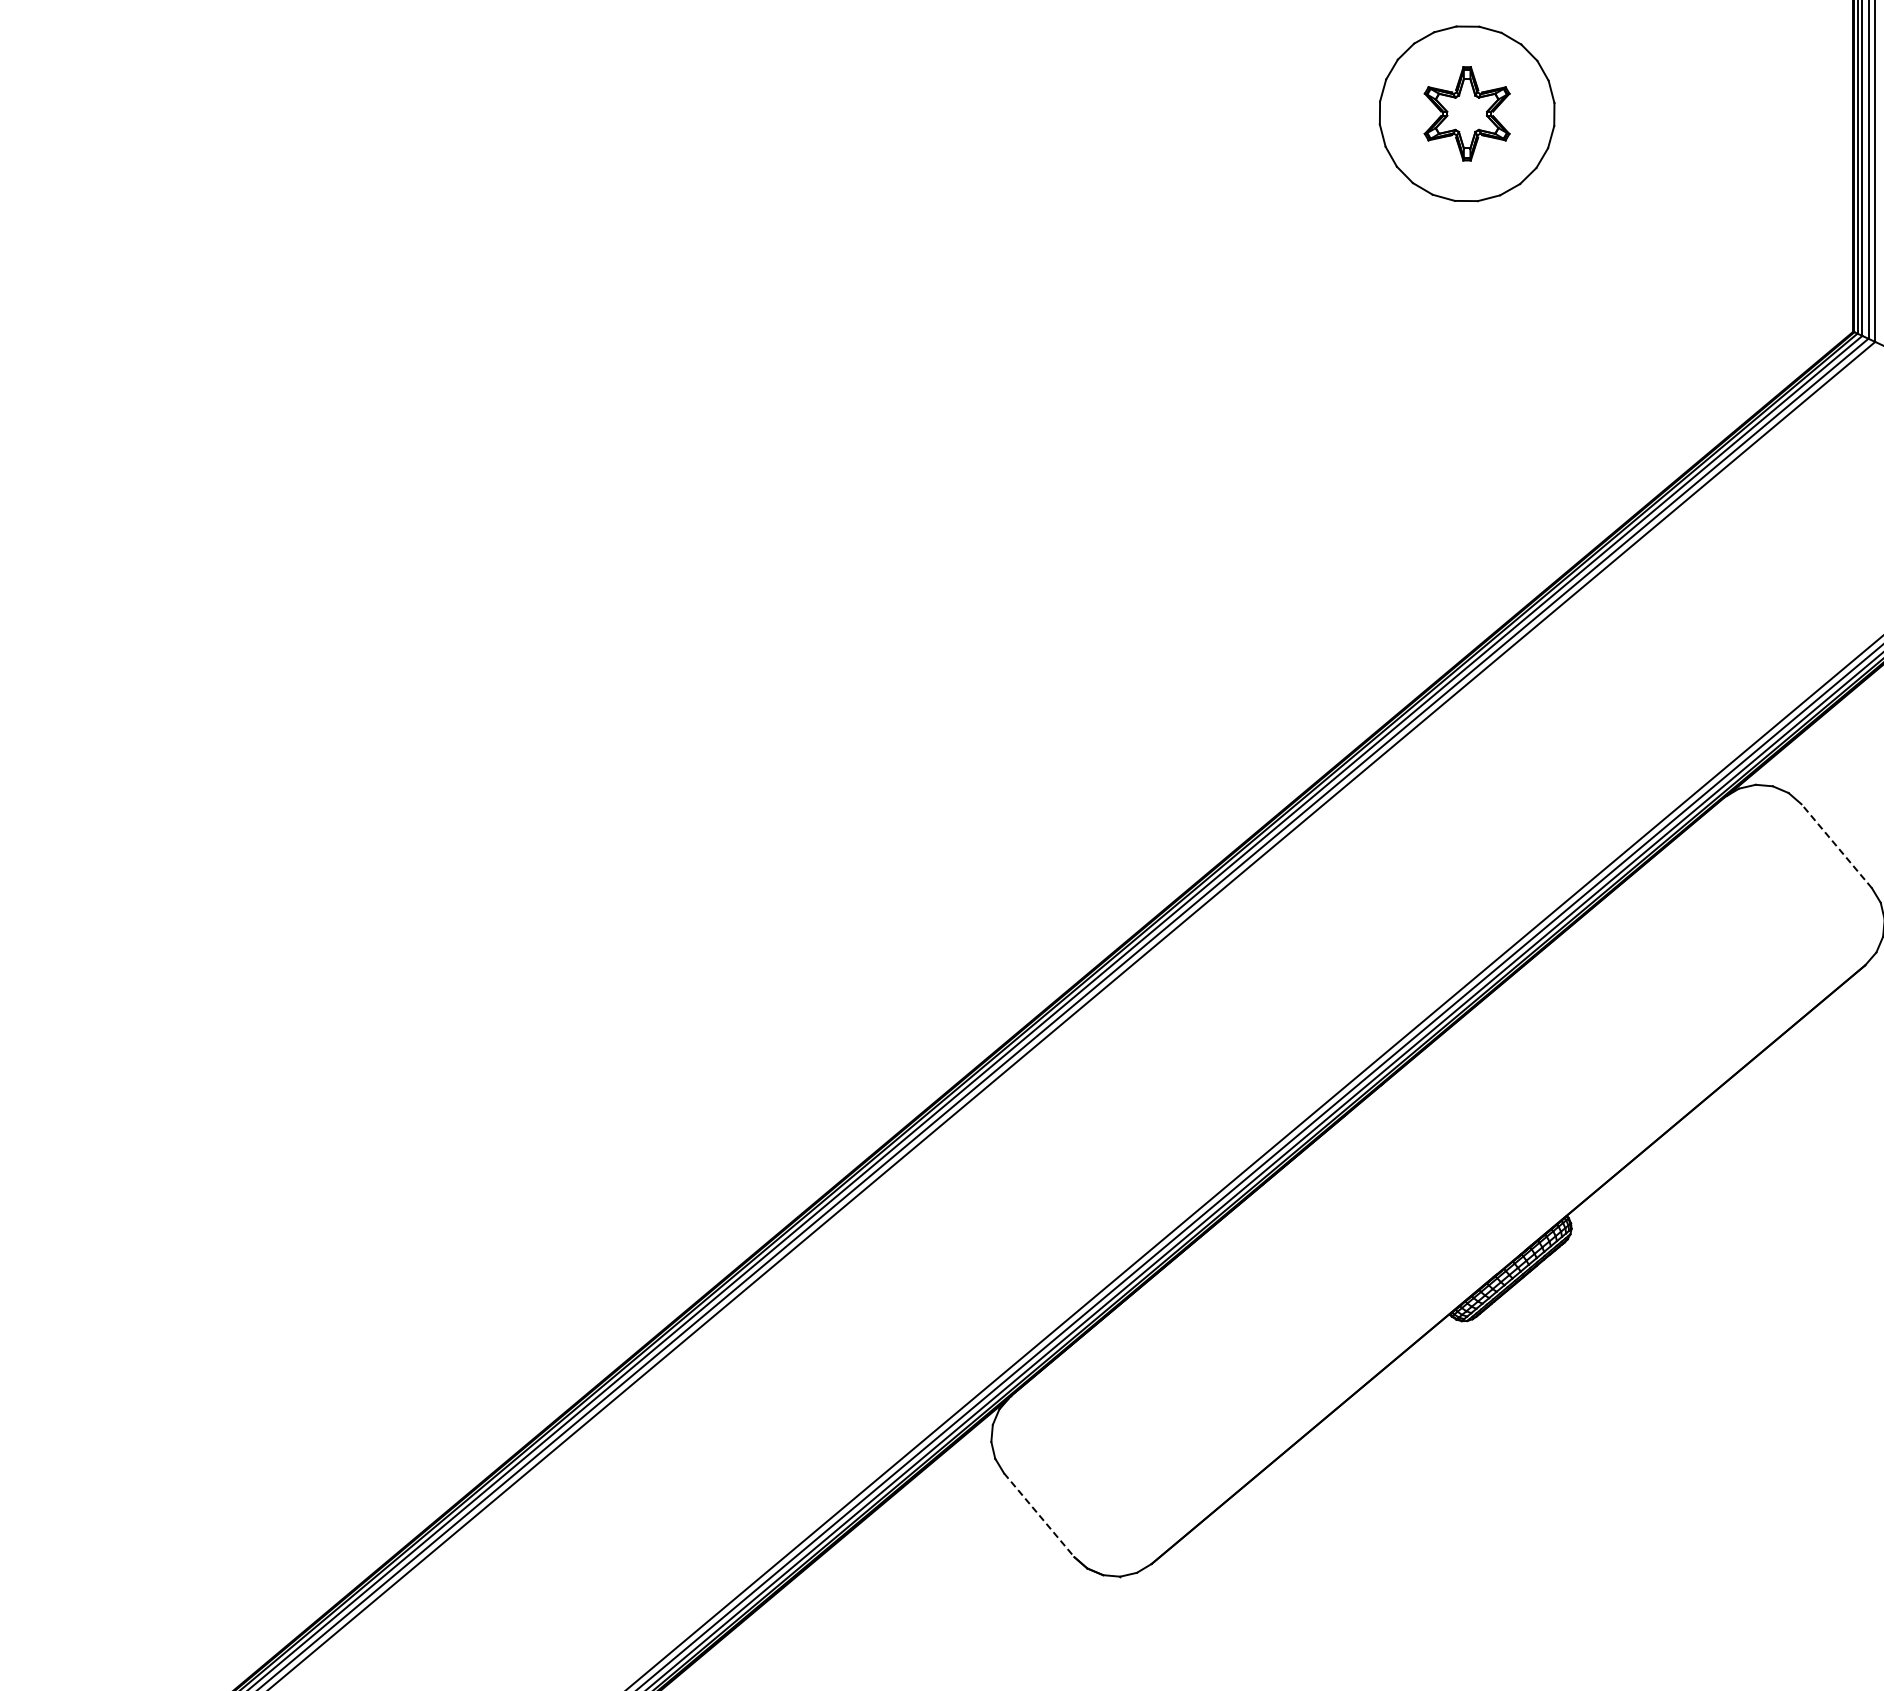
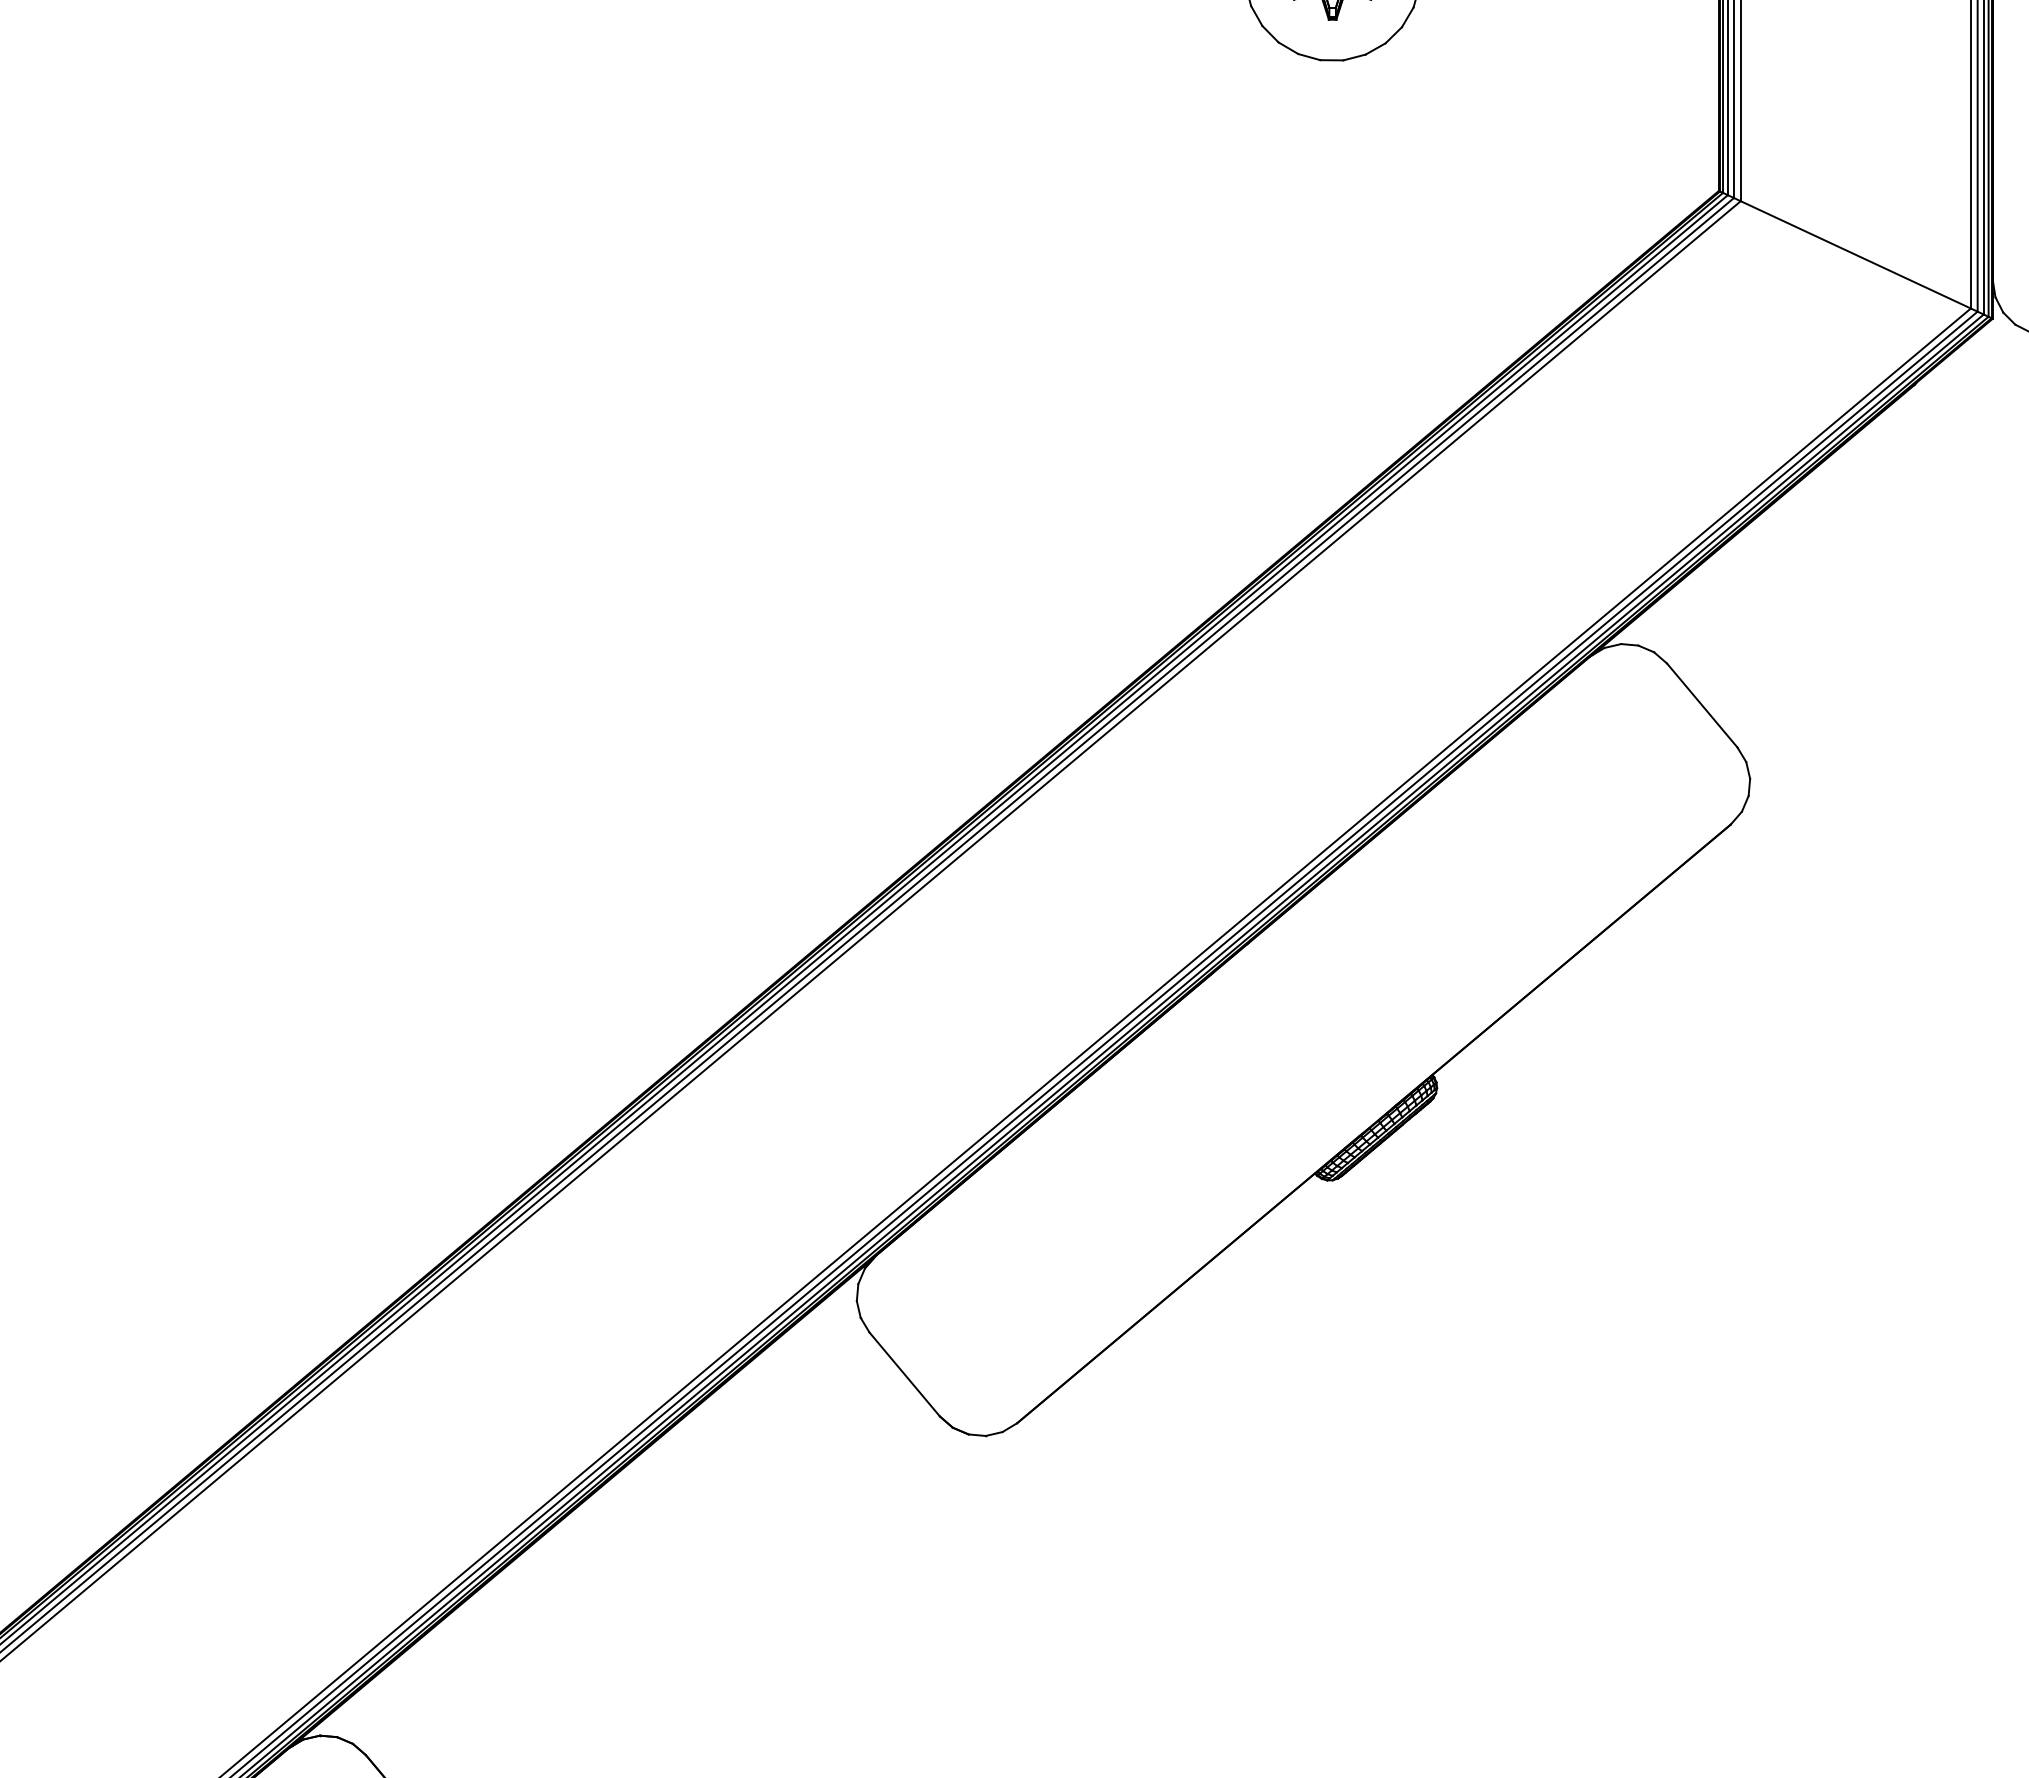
line: (1837, 846) -> (1702, 705), dashed -> solid
line: (1039, 1515) -> (904, 1374), dashed -> solid

